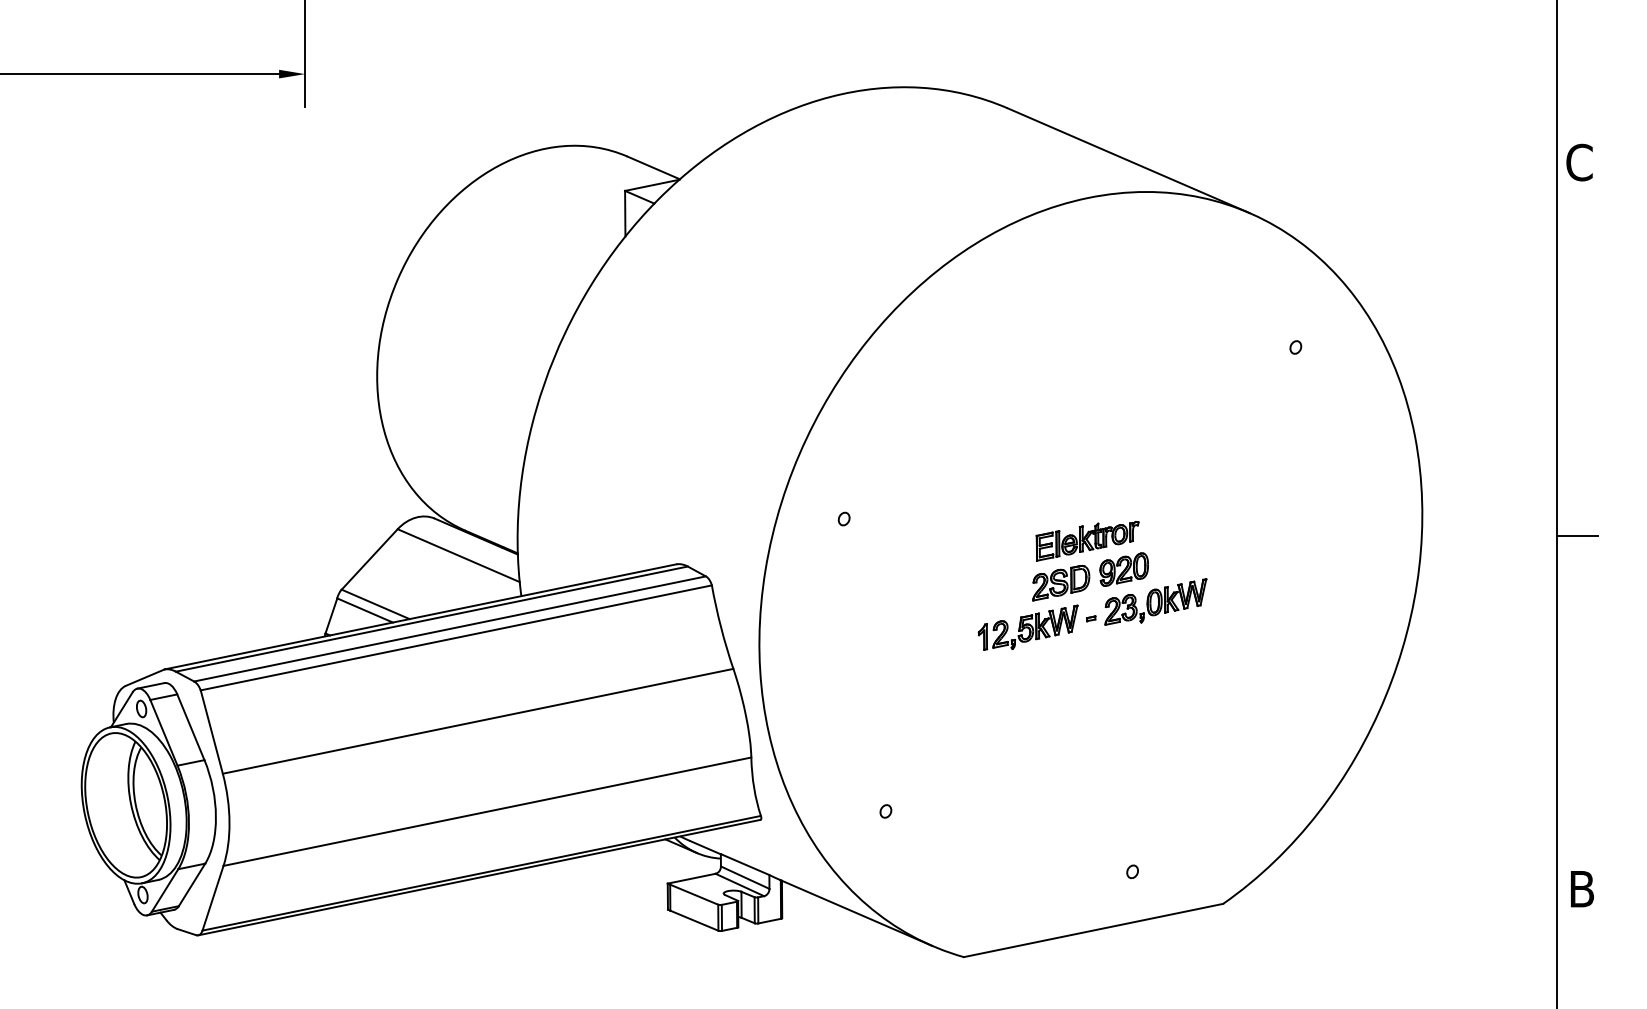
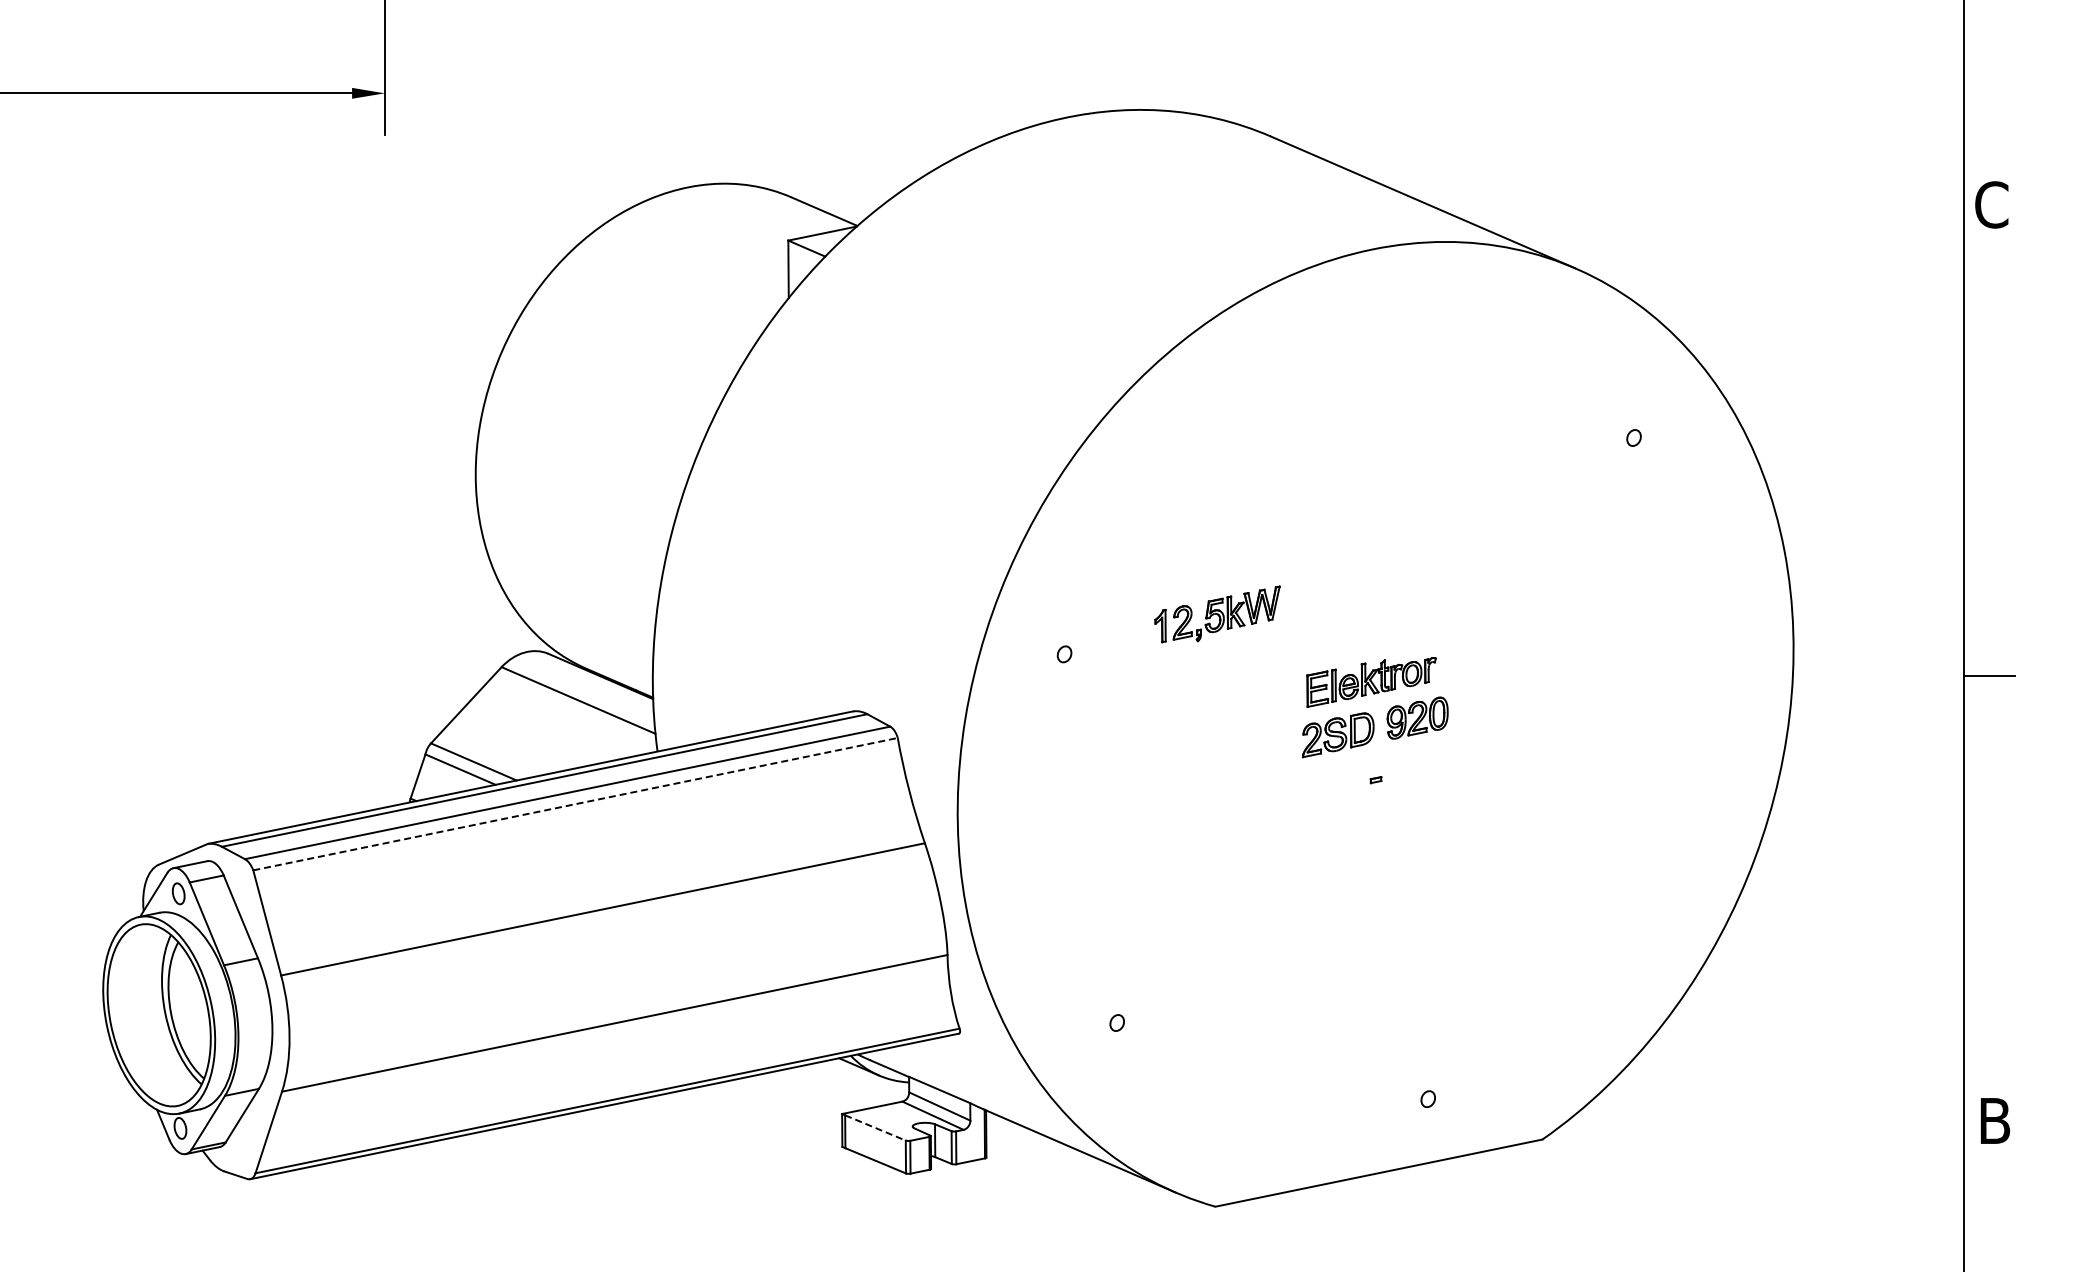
part: (1155, 601) -> (1457, 758), removed
part: (1028, 627) -> (1217, 614), moved
line: (456, 638) -> (575, 804), solid -> dashed
line: (694, 894) -> (875, 1127), solid -> dashed

